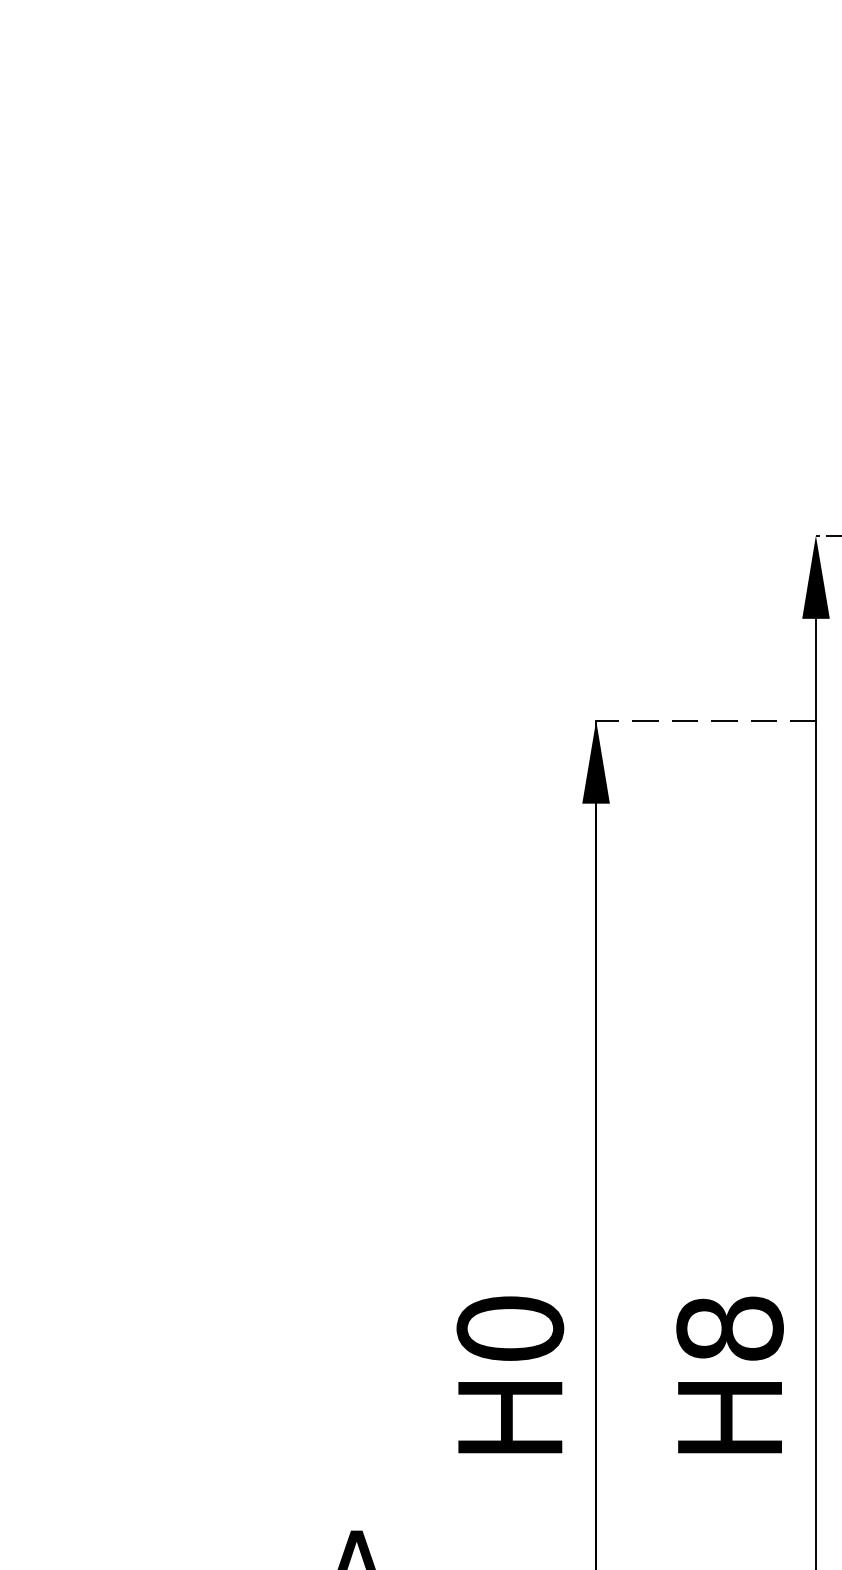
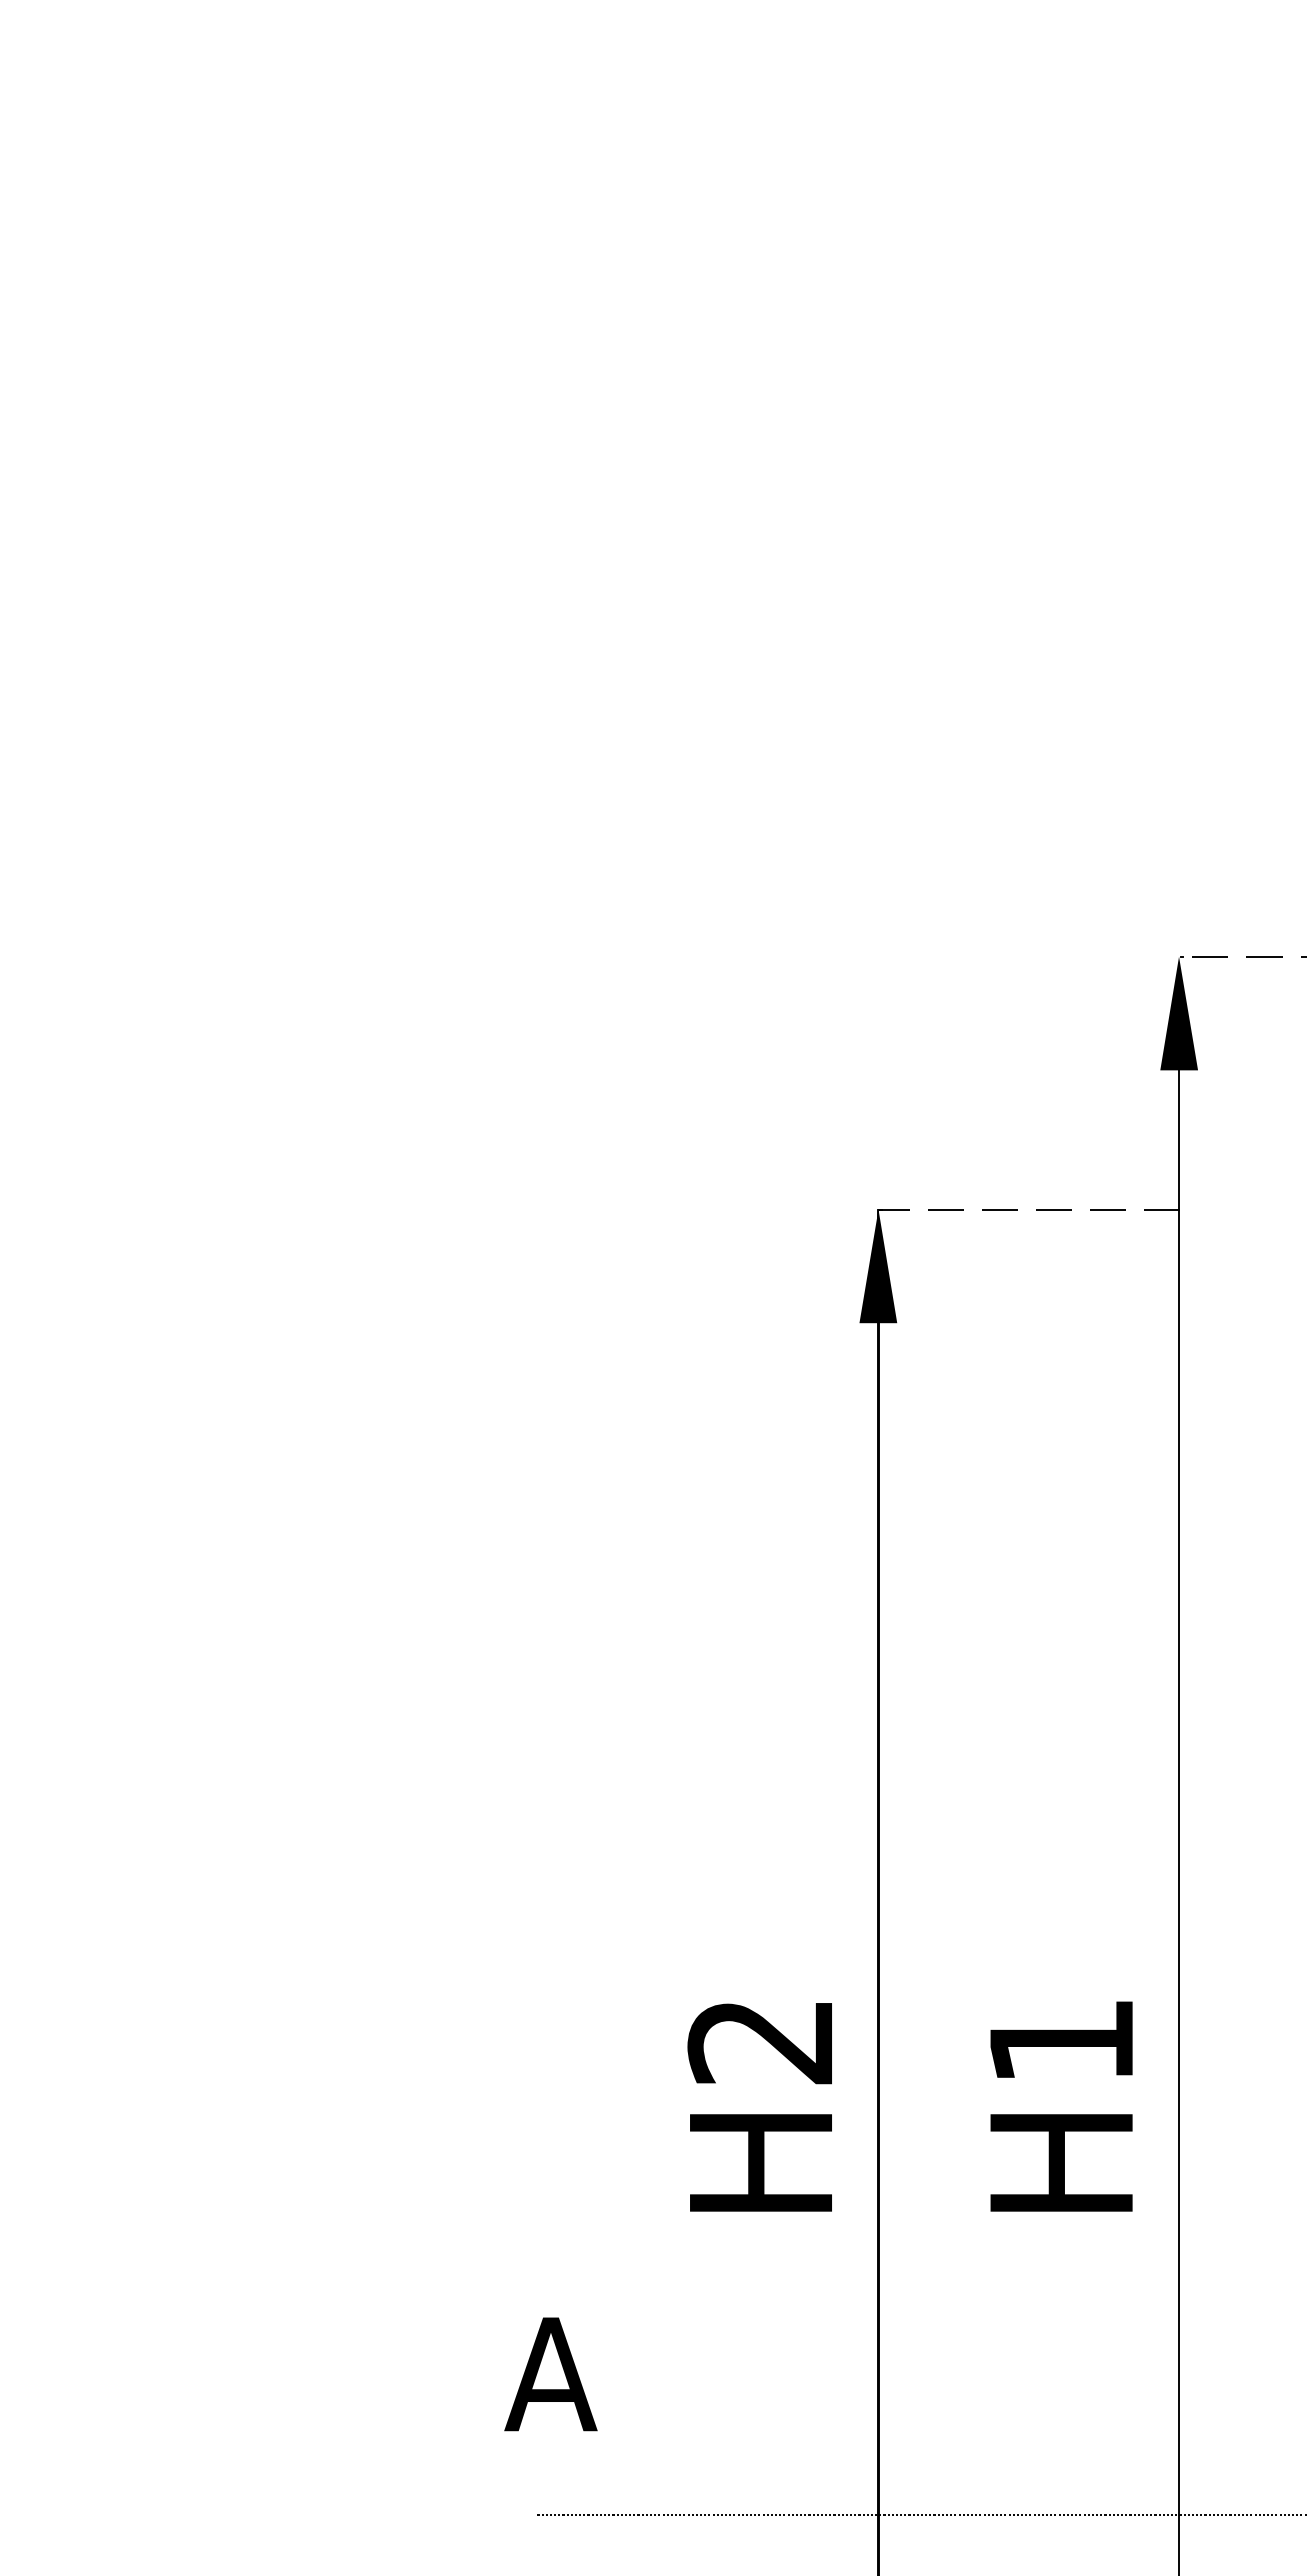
text: (509, 1328) -> (760, 2041), H0 -> H2
text: (729, 1328) -> (1061, 2041), H8 -> H1

